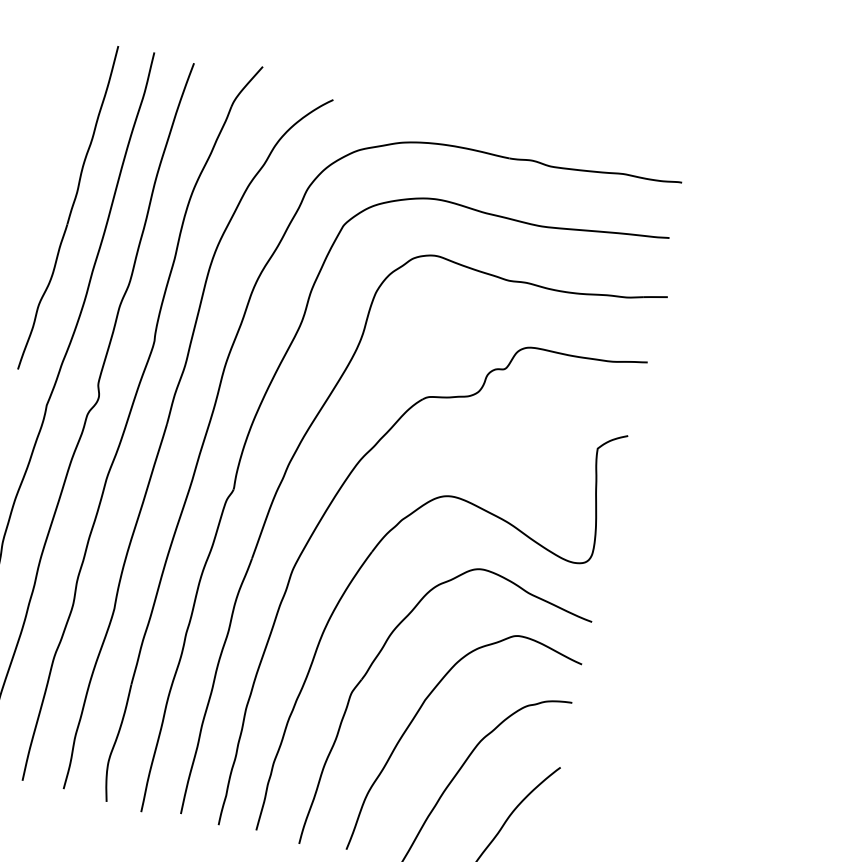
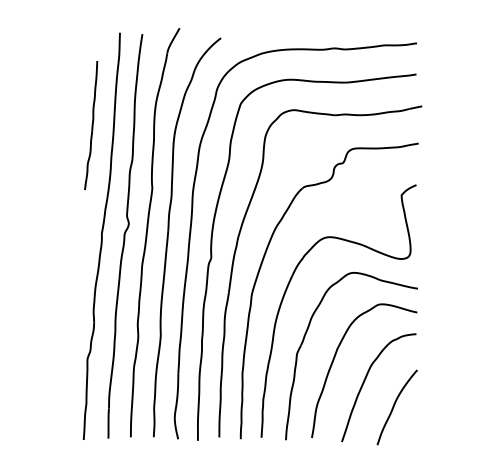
part: (66, 207) -> (90, 125), size x0.7

